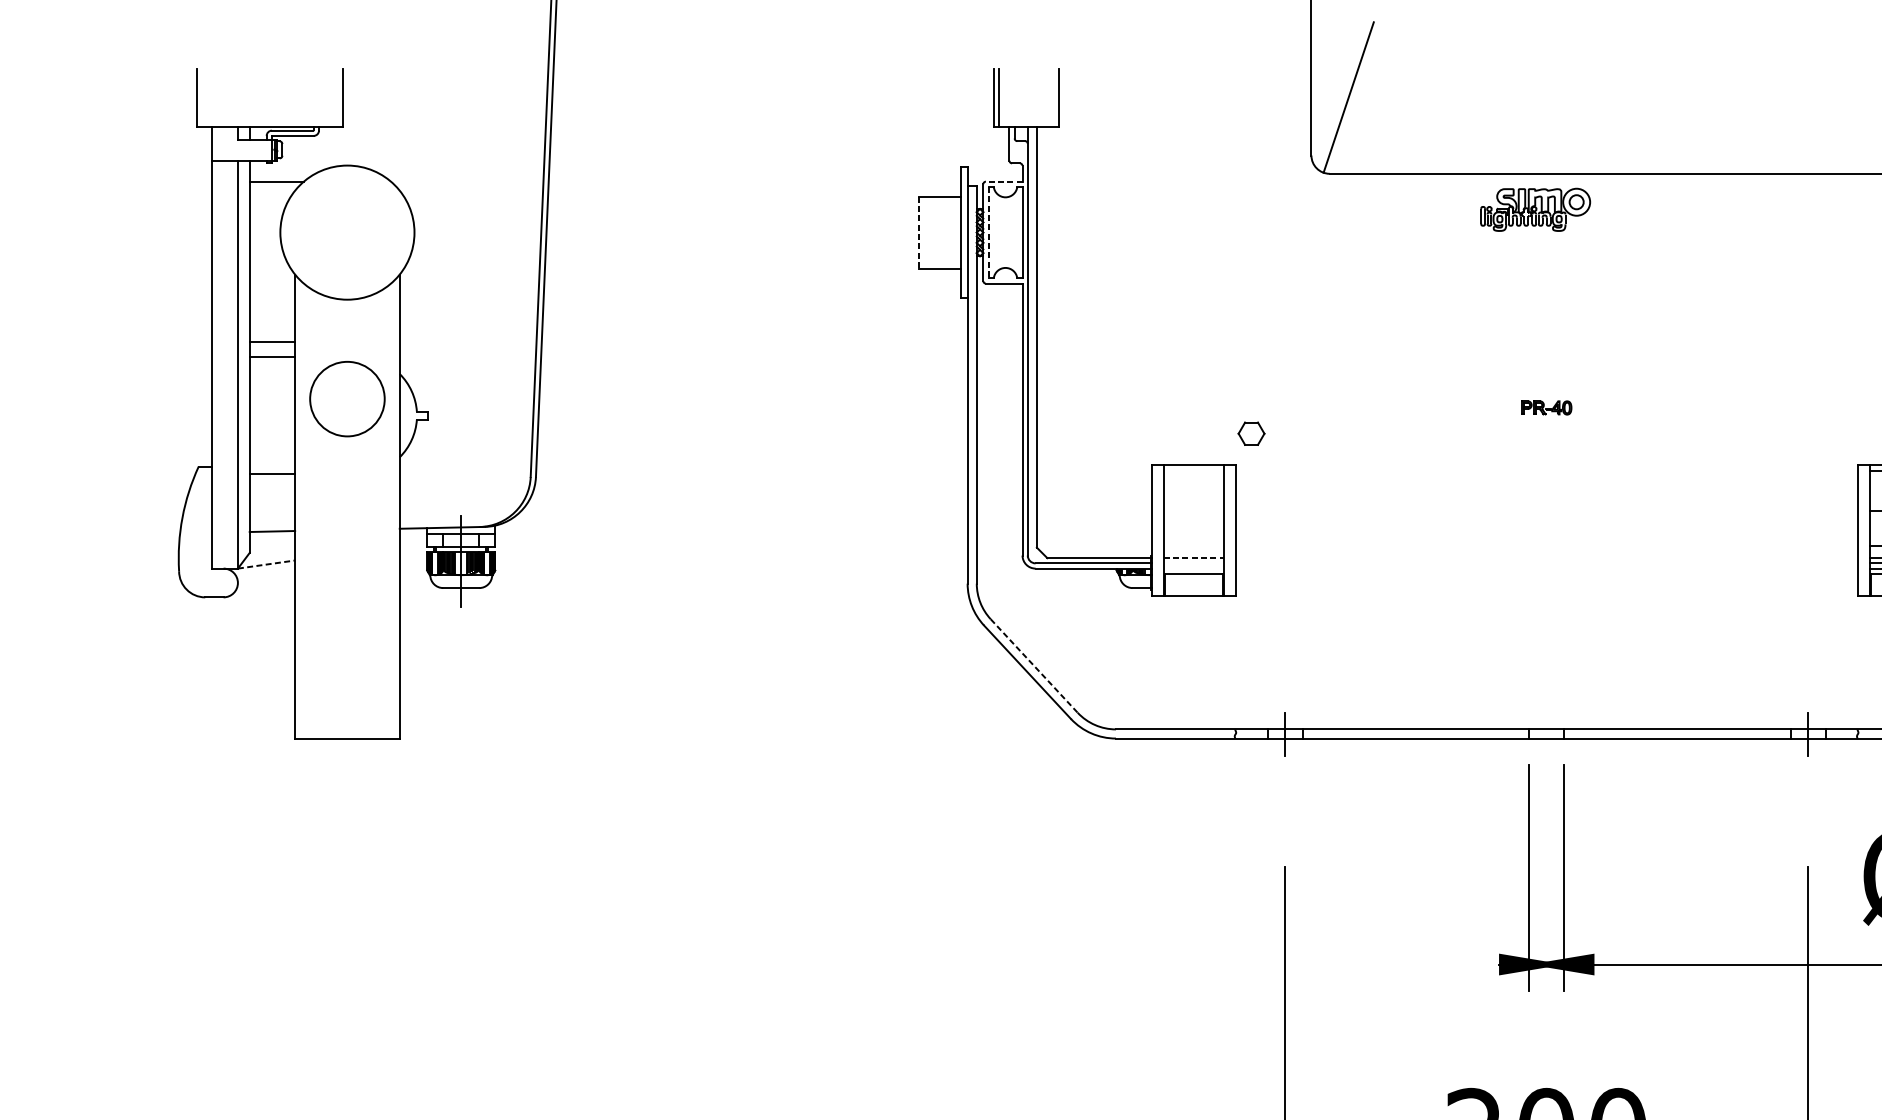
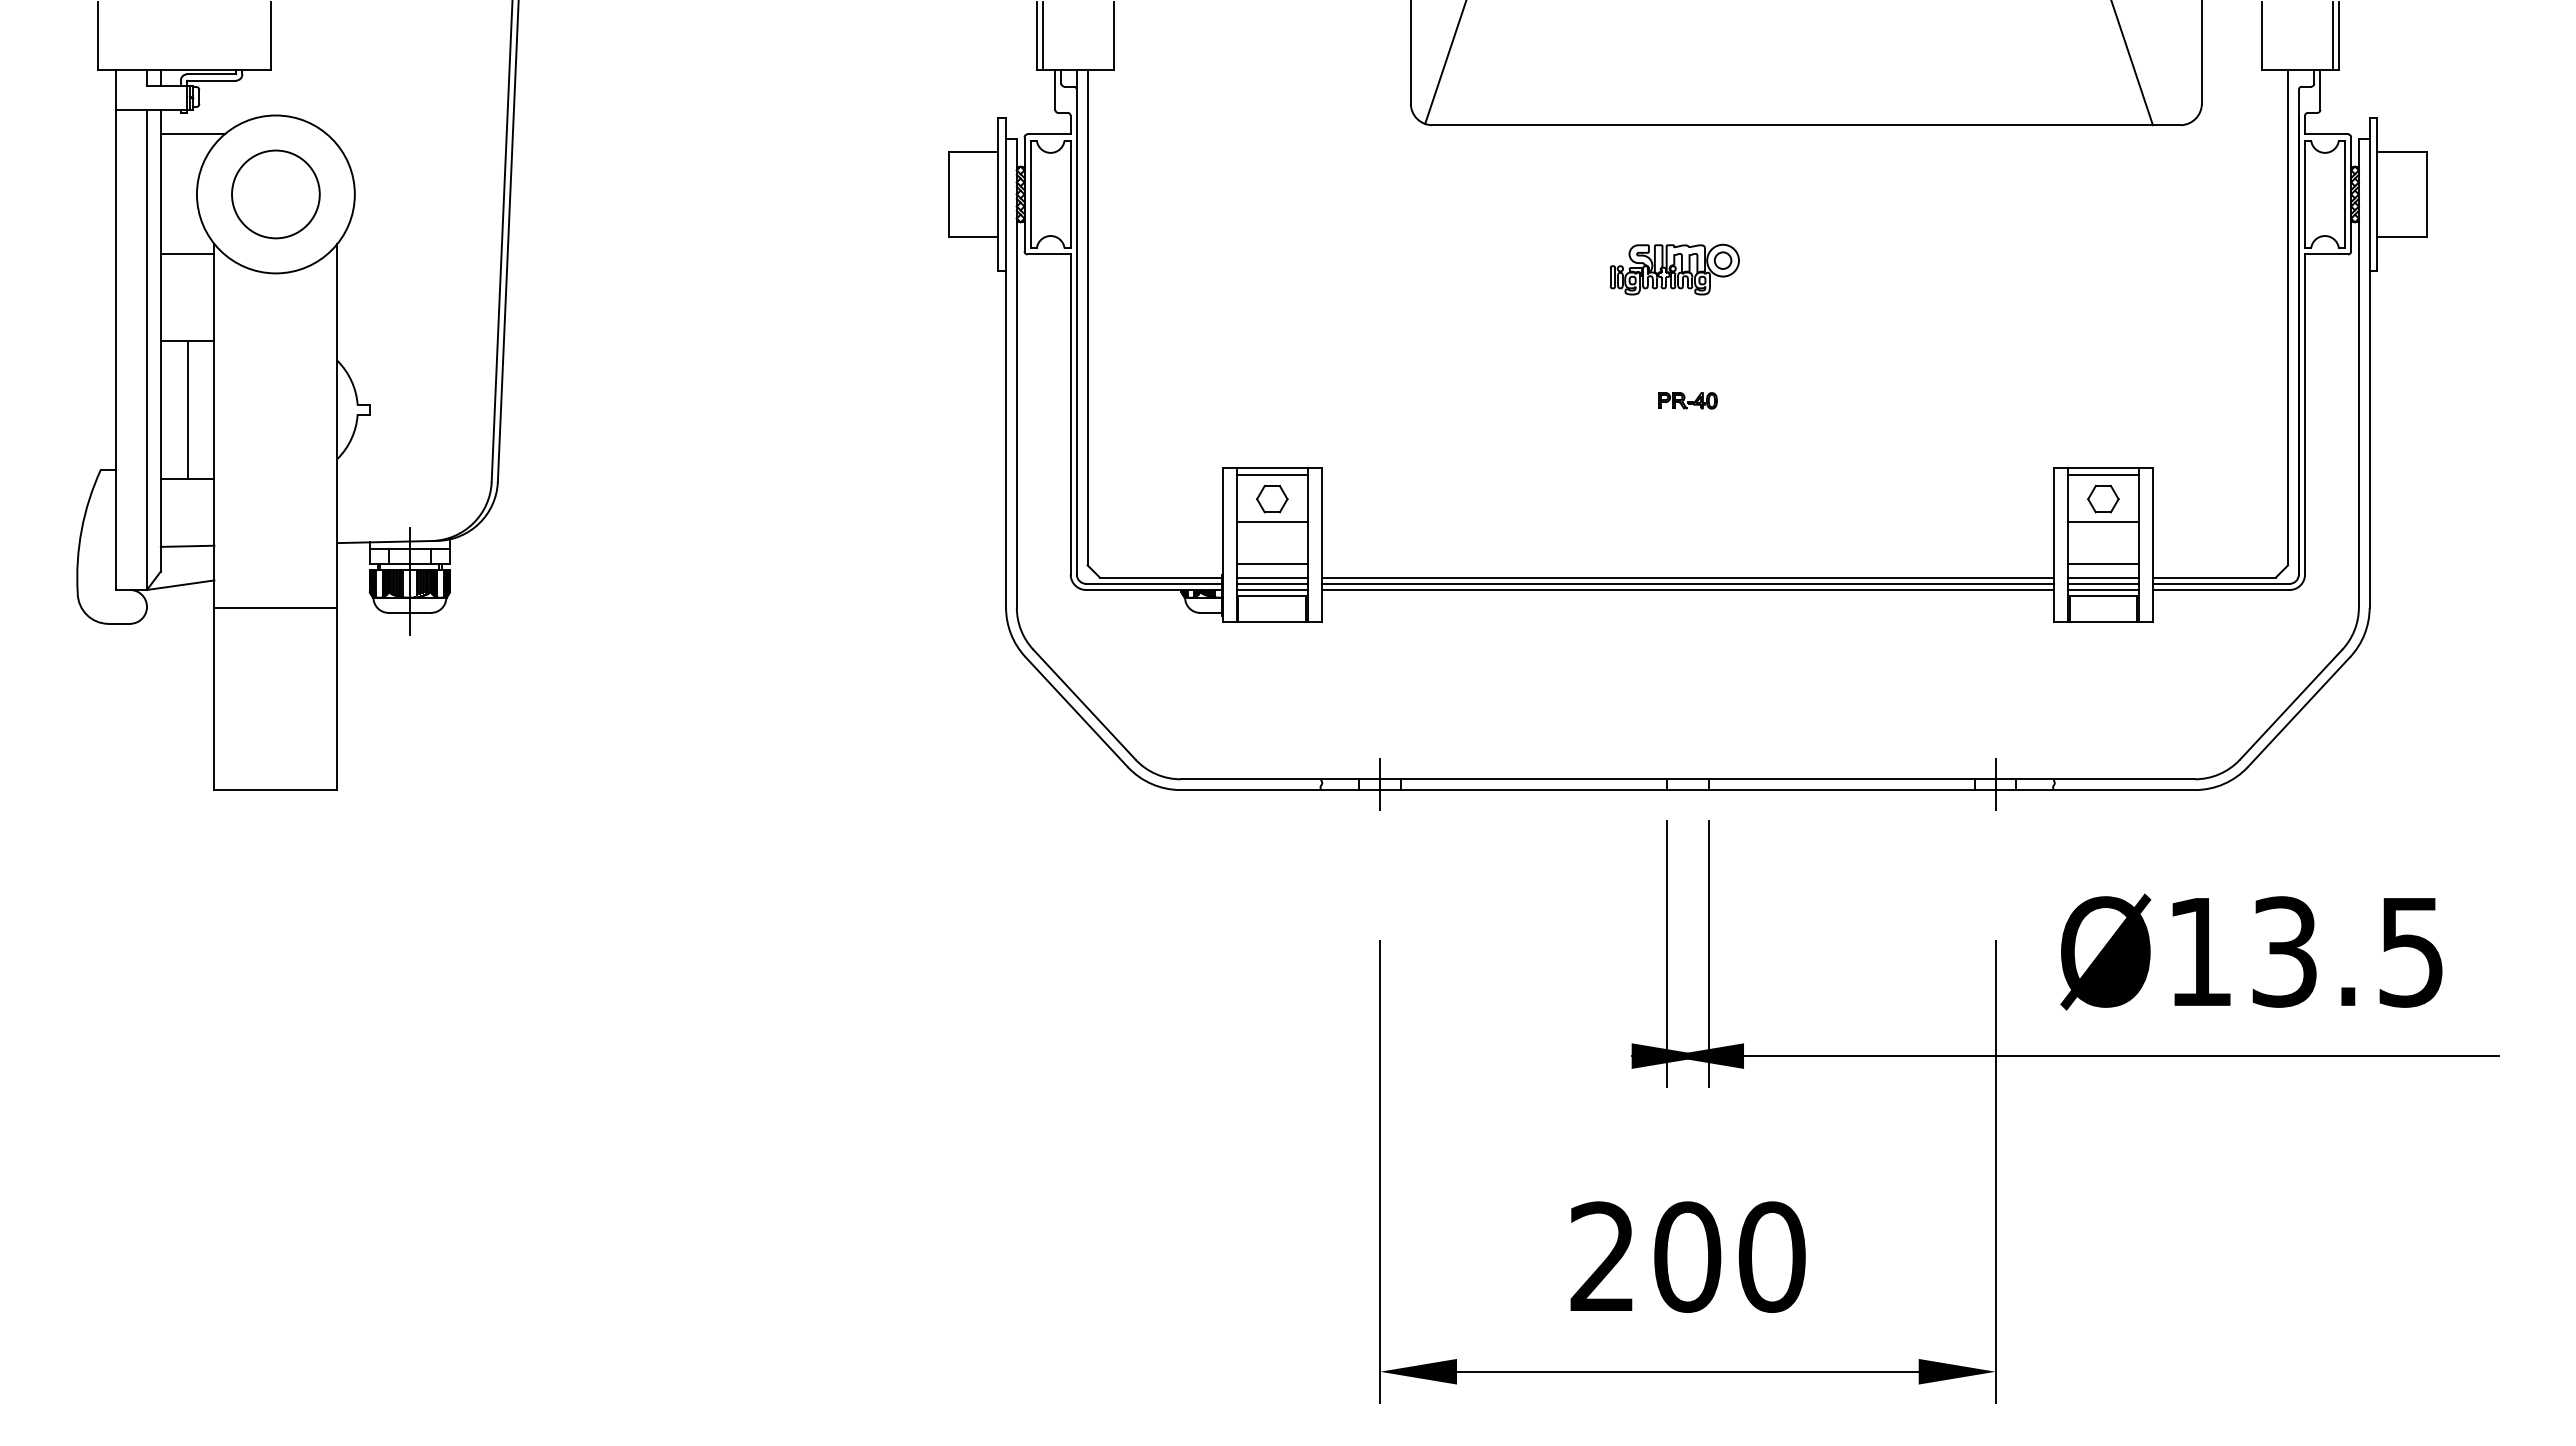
line: (1004, 181) -> (1049, 134), dashed -> solid
part: (1535, 209) -> (1674, 269), moved
line: (919, 232) -> (949, 194), dashed -> solid
line: (988, 232) -> (1030, 194), dashed -> solid
line: (272, 342) -> (187, 254), moved
circle: (347, 399) -> (275, 194), moved
line: (272, 415) -> (187, 409), added
part: (1251, 433) -> (1272, 499), moved
line: (1193, 470) -> (1271, 474), added
line: (1193, 511) -> (1271, 522), added
line: (1193, 546) -> (1271, 563), added
line: (1193, 558) -> (1272, 577), dashed -> solid
line: (1546, 558) -> (1687, 577), added
line: (1193, 563) -> (1271, 583), added
line: (1546, 563) -> (1687, 583), added
line: (267, 564) -> (181, 585), dashed -> solid
line: (1193, 568) -> (1271, 589), added
line: (1546, 568) -> (1687, 589), added
line: (347, 583) -> (275, 607), added
line: (1034, 666) -> (1084, 705), dashed -> solid

